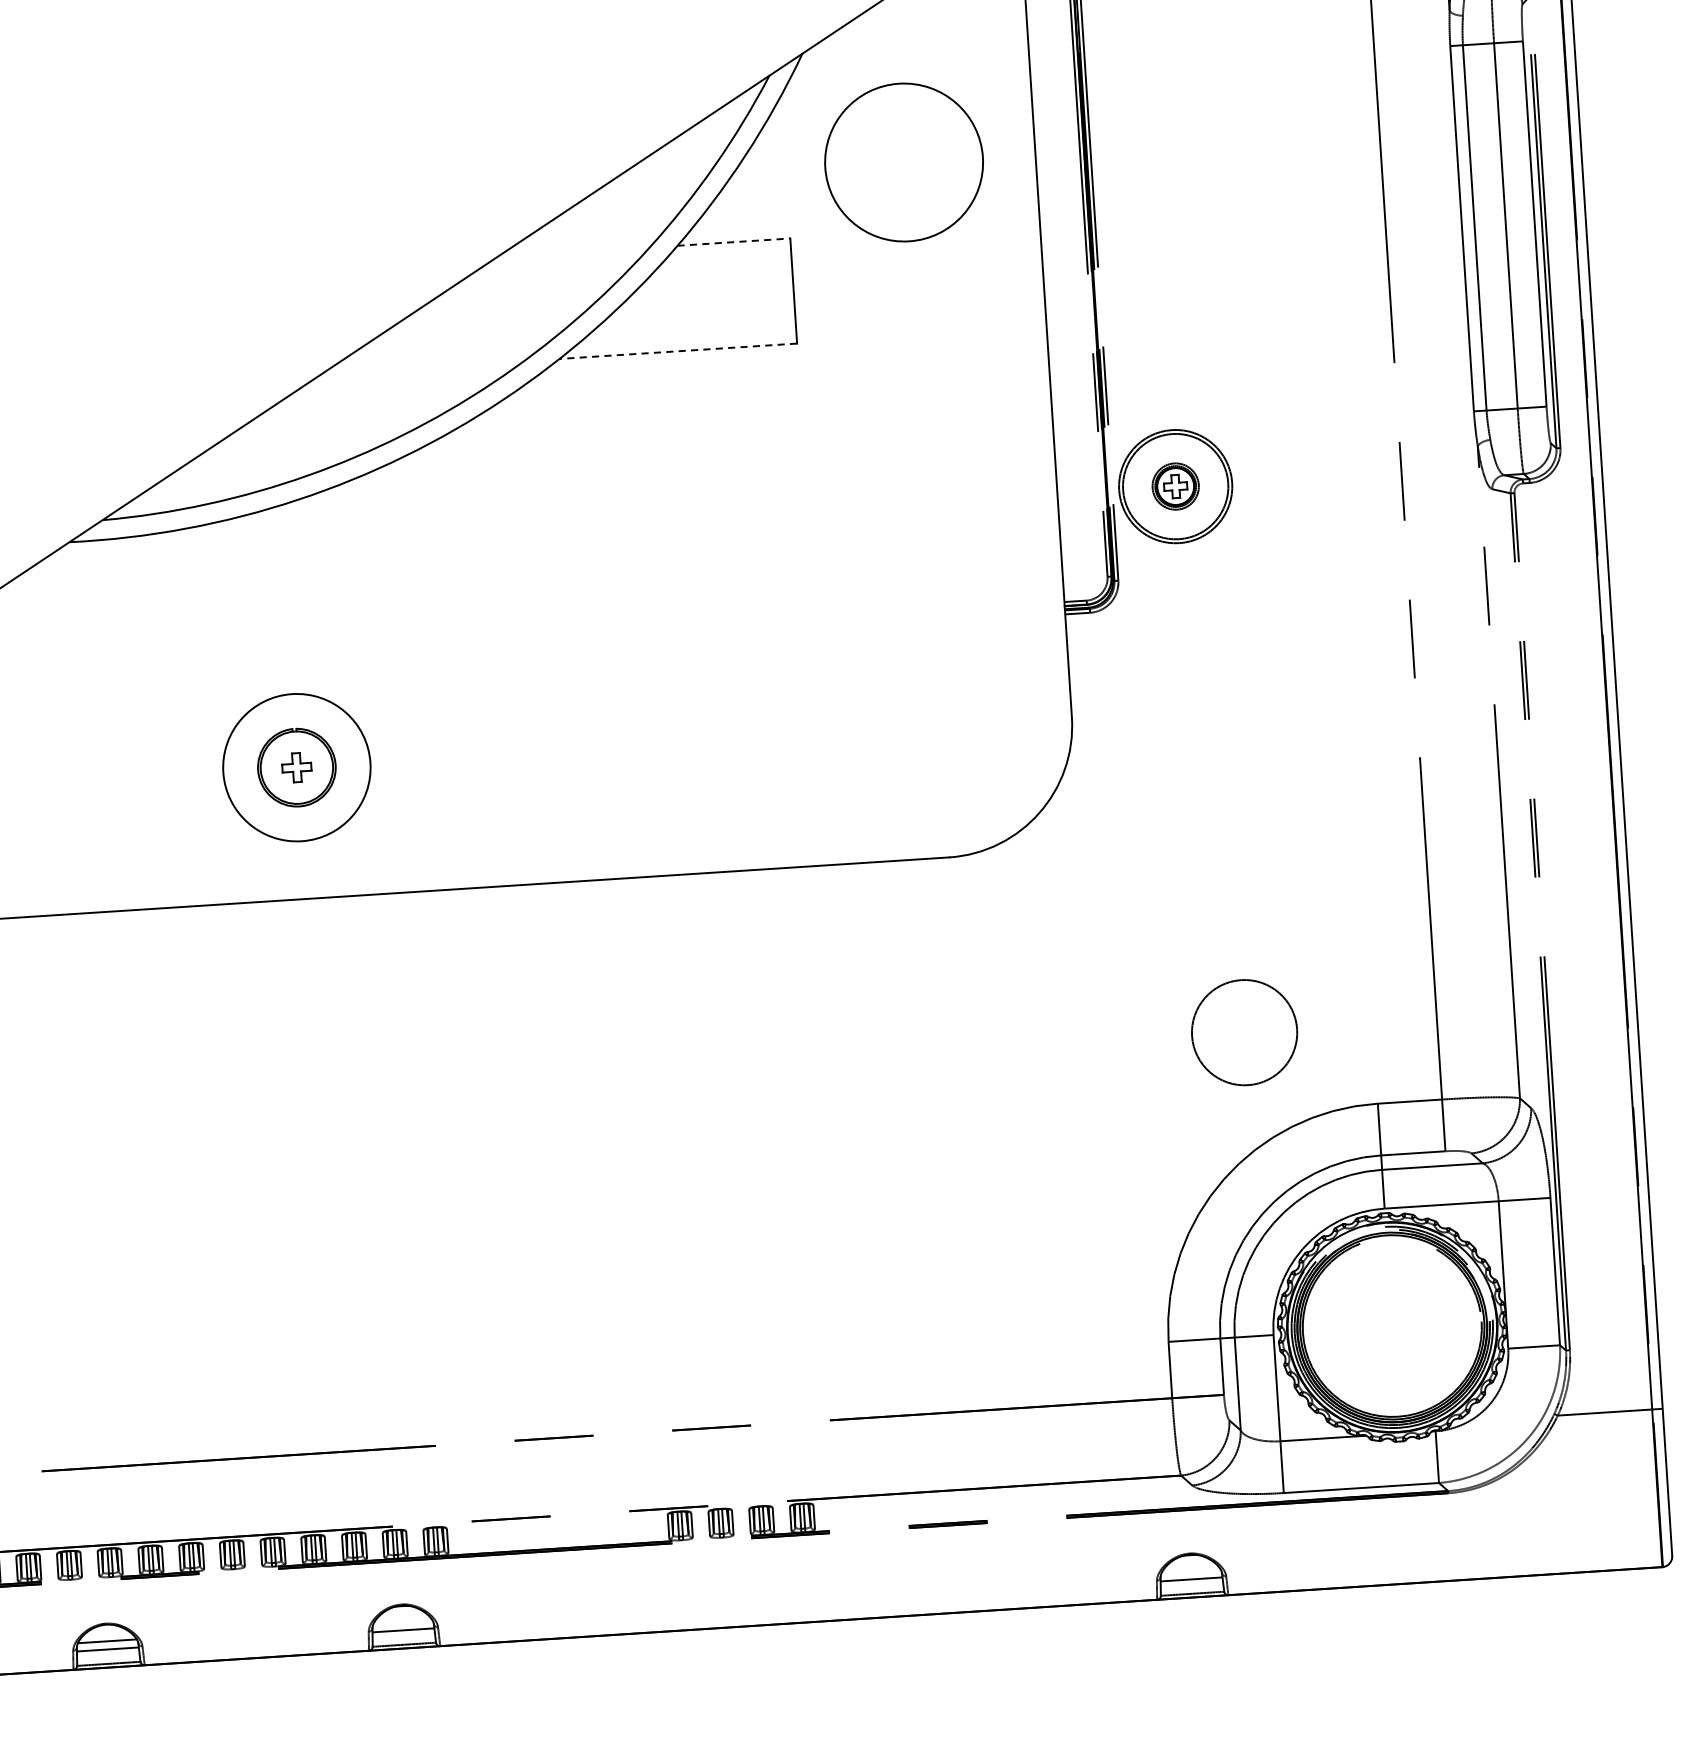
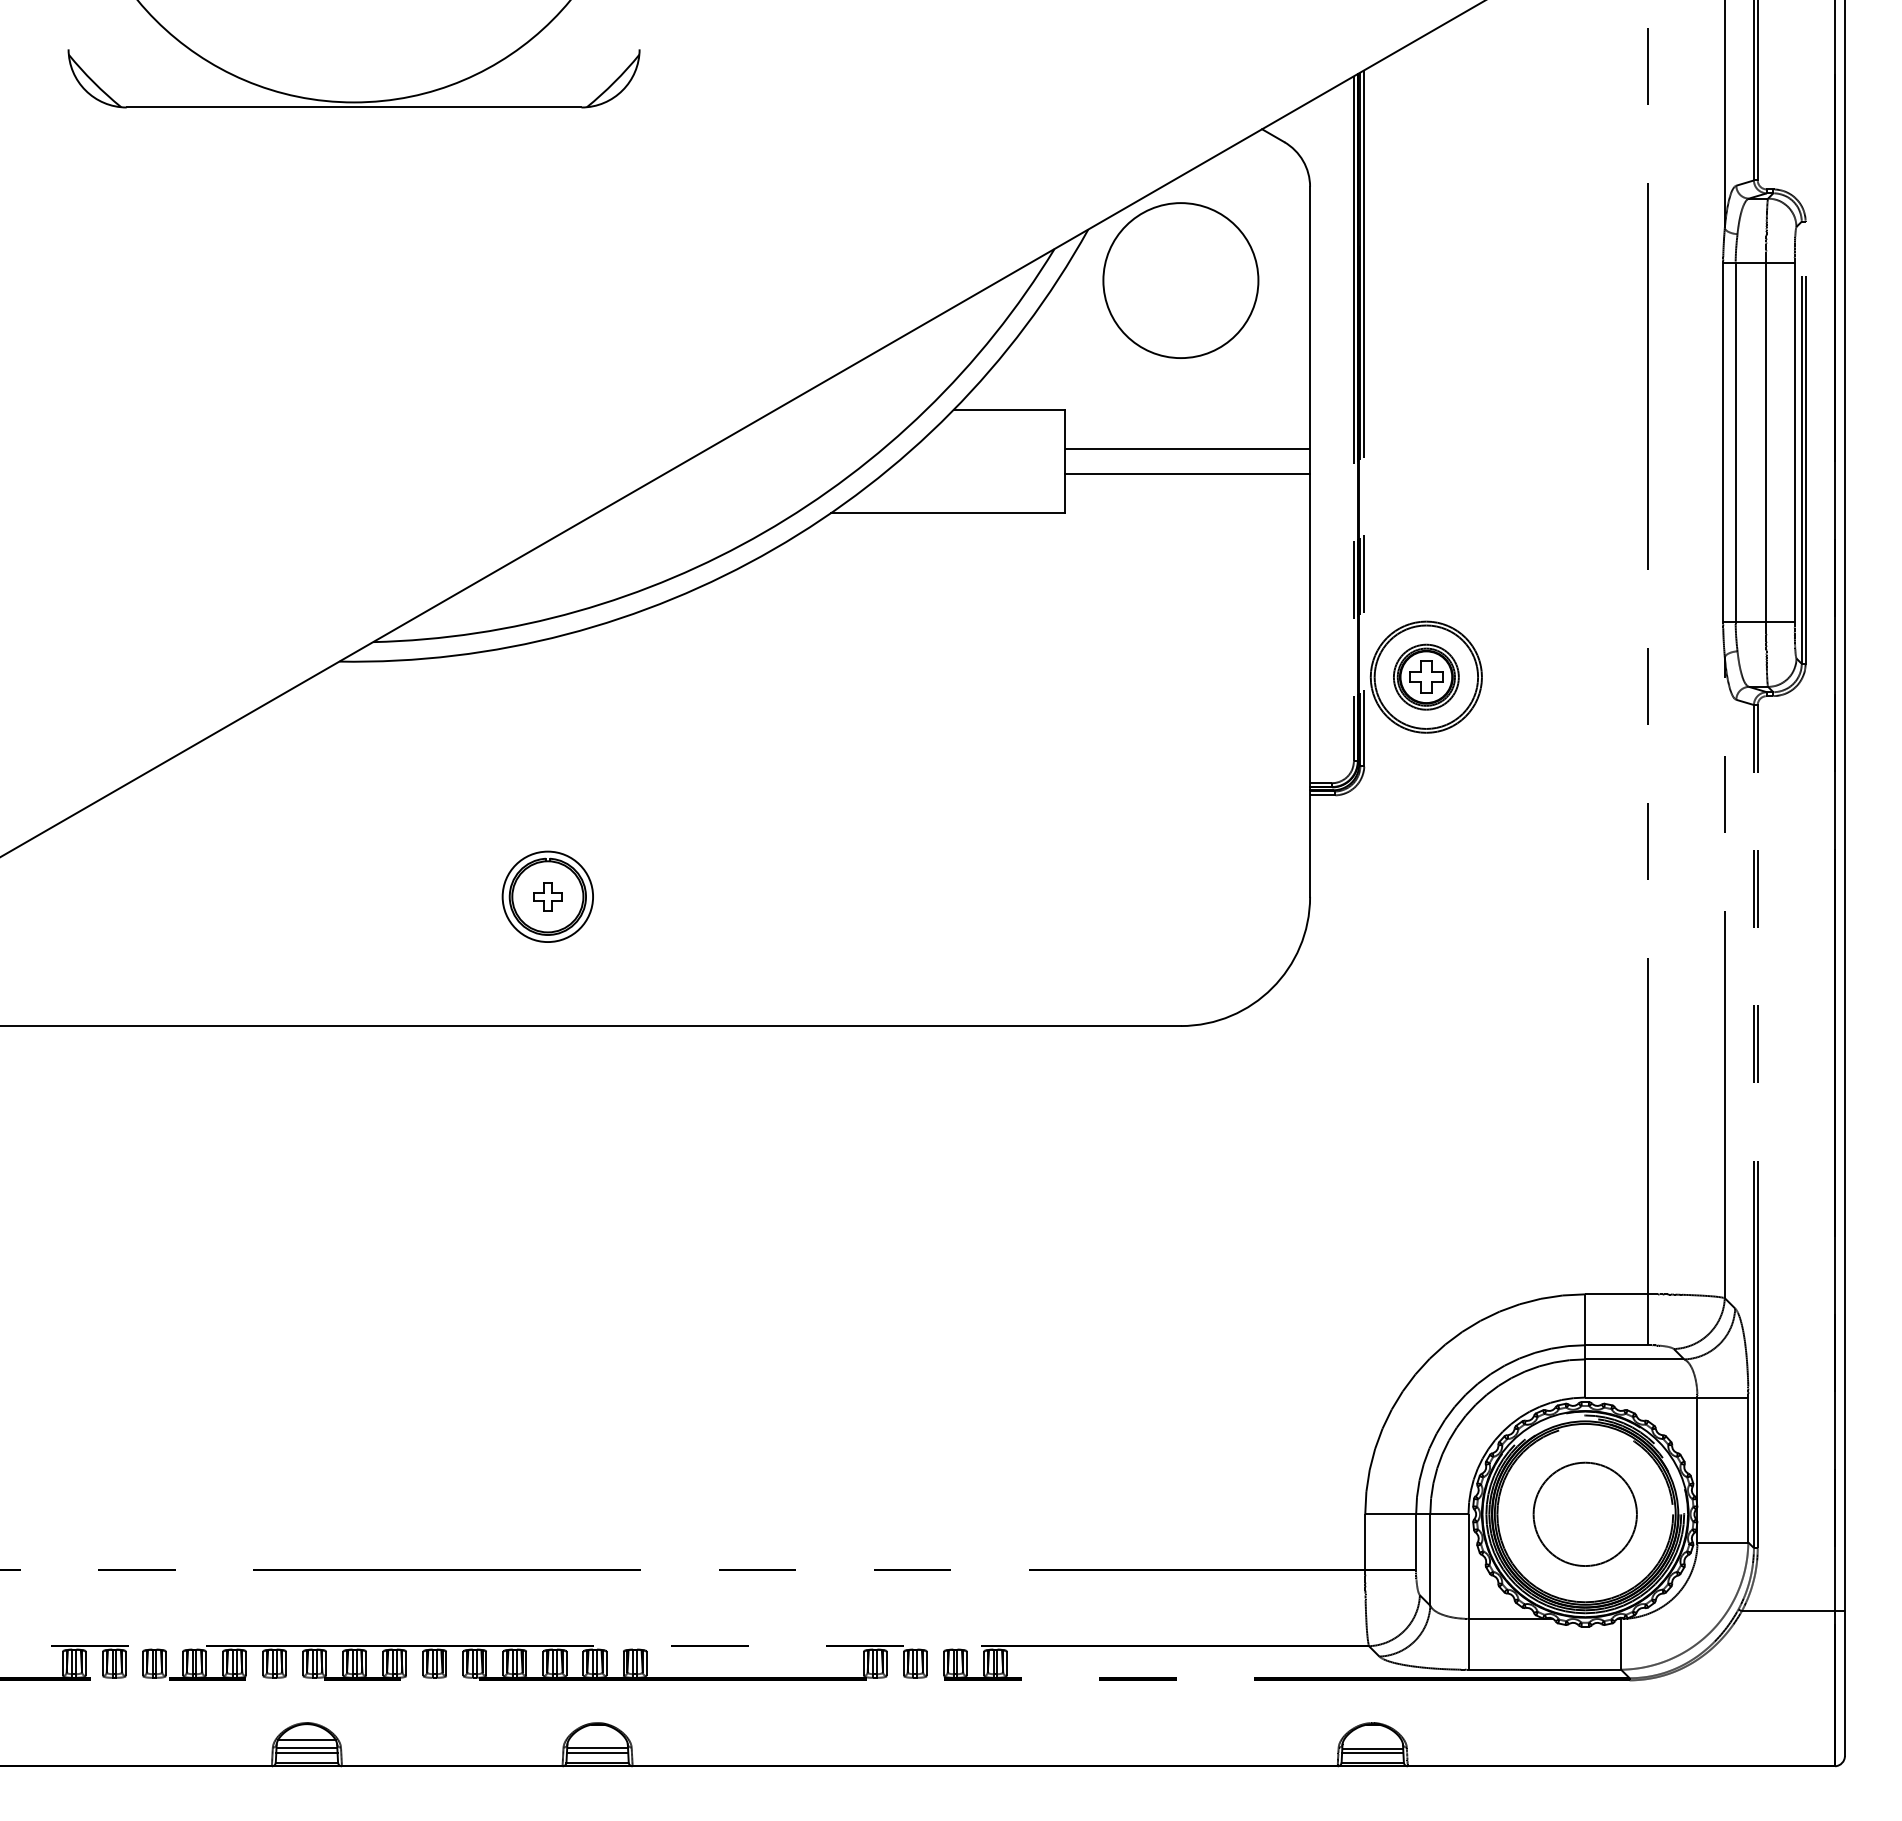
circle: (903, 162) -> (1180, 280), moved
line: (734, 241) -> (1009, 409), dashed -> solid
line: (917, 269) -> (1187, 448), added
line: (919, 296) -> (1187, 474), added
line: (678, 351) -> (947, 513), dashed -> solid
part: (1175, 485) -> (1426, 676), size x1.43
circle: (296, 767) -> (547, 896), size x0.62
circle: (1243, 1031) -> (1584, 1513), moved
line: (1191, 1584) -> (1372, 1753), added
line: (403, 1635) -> (597, 1753), added
line: (107, 1654) -> (306, 1753), added

